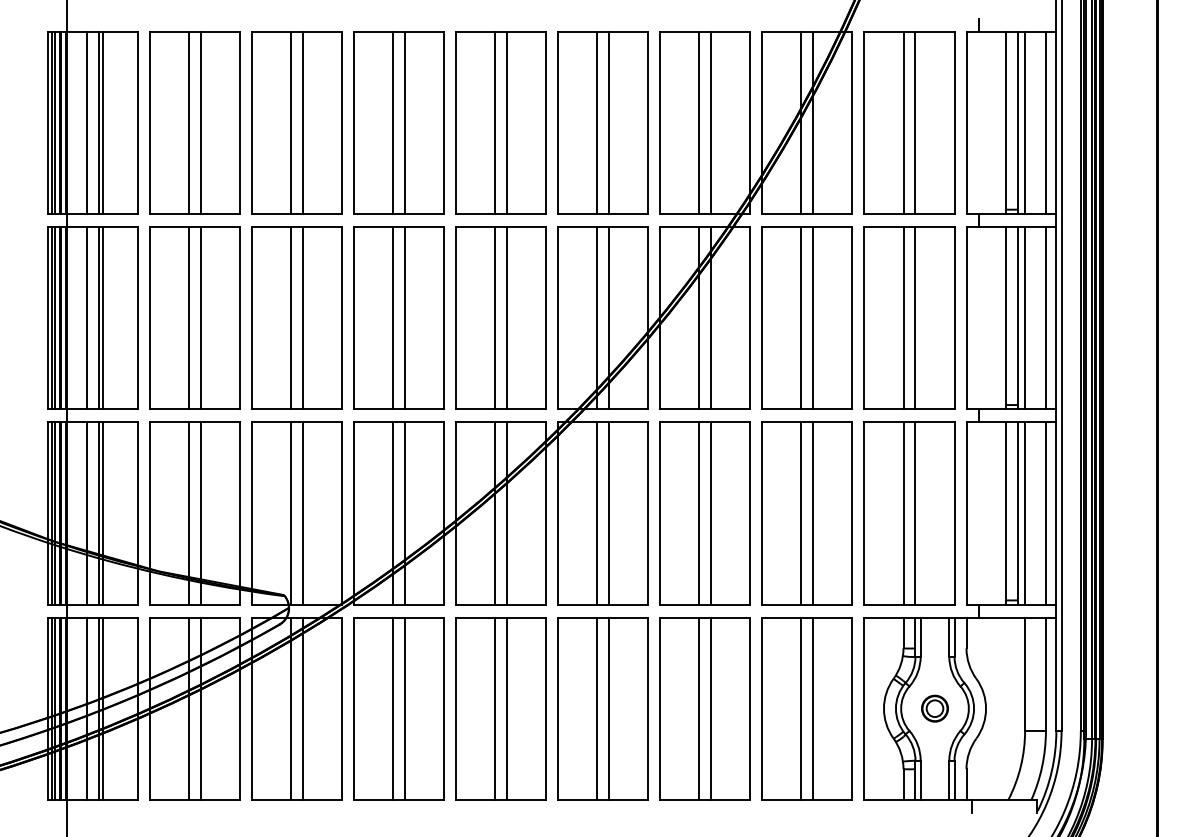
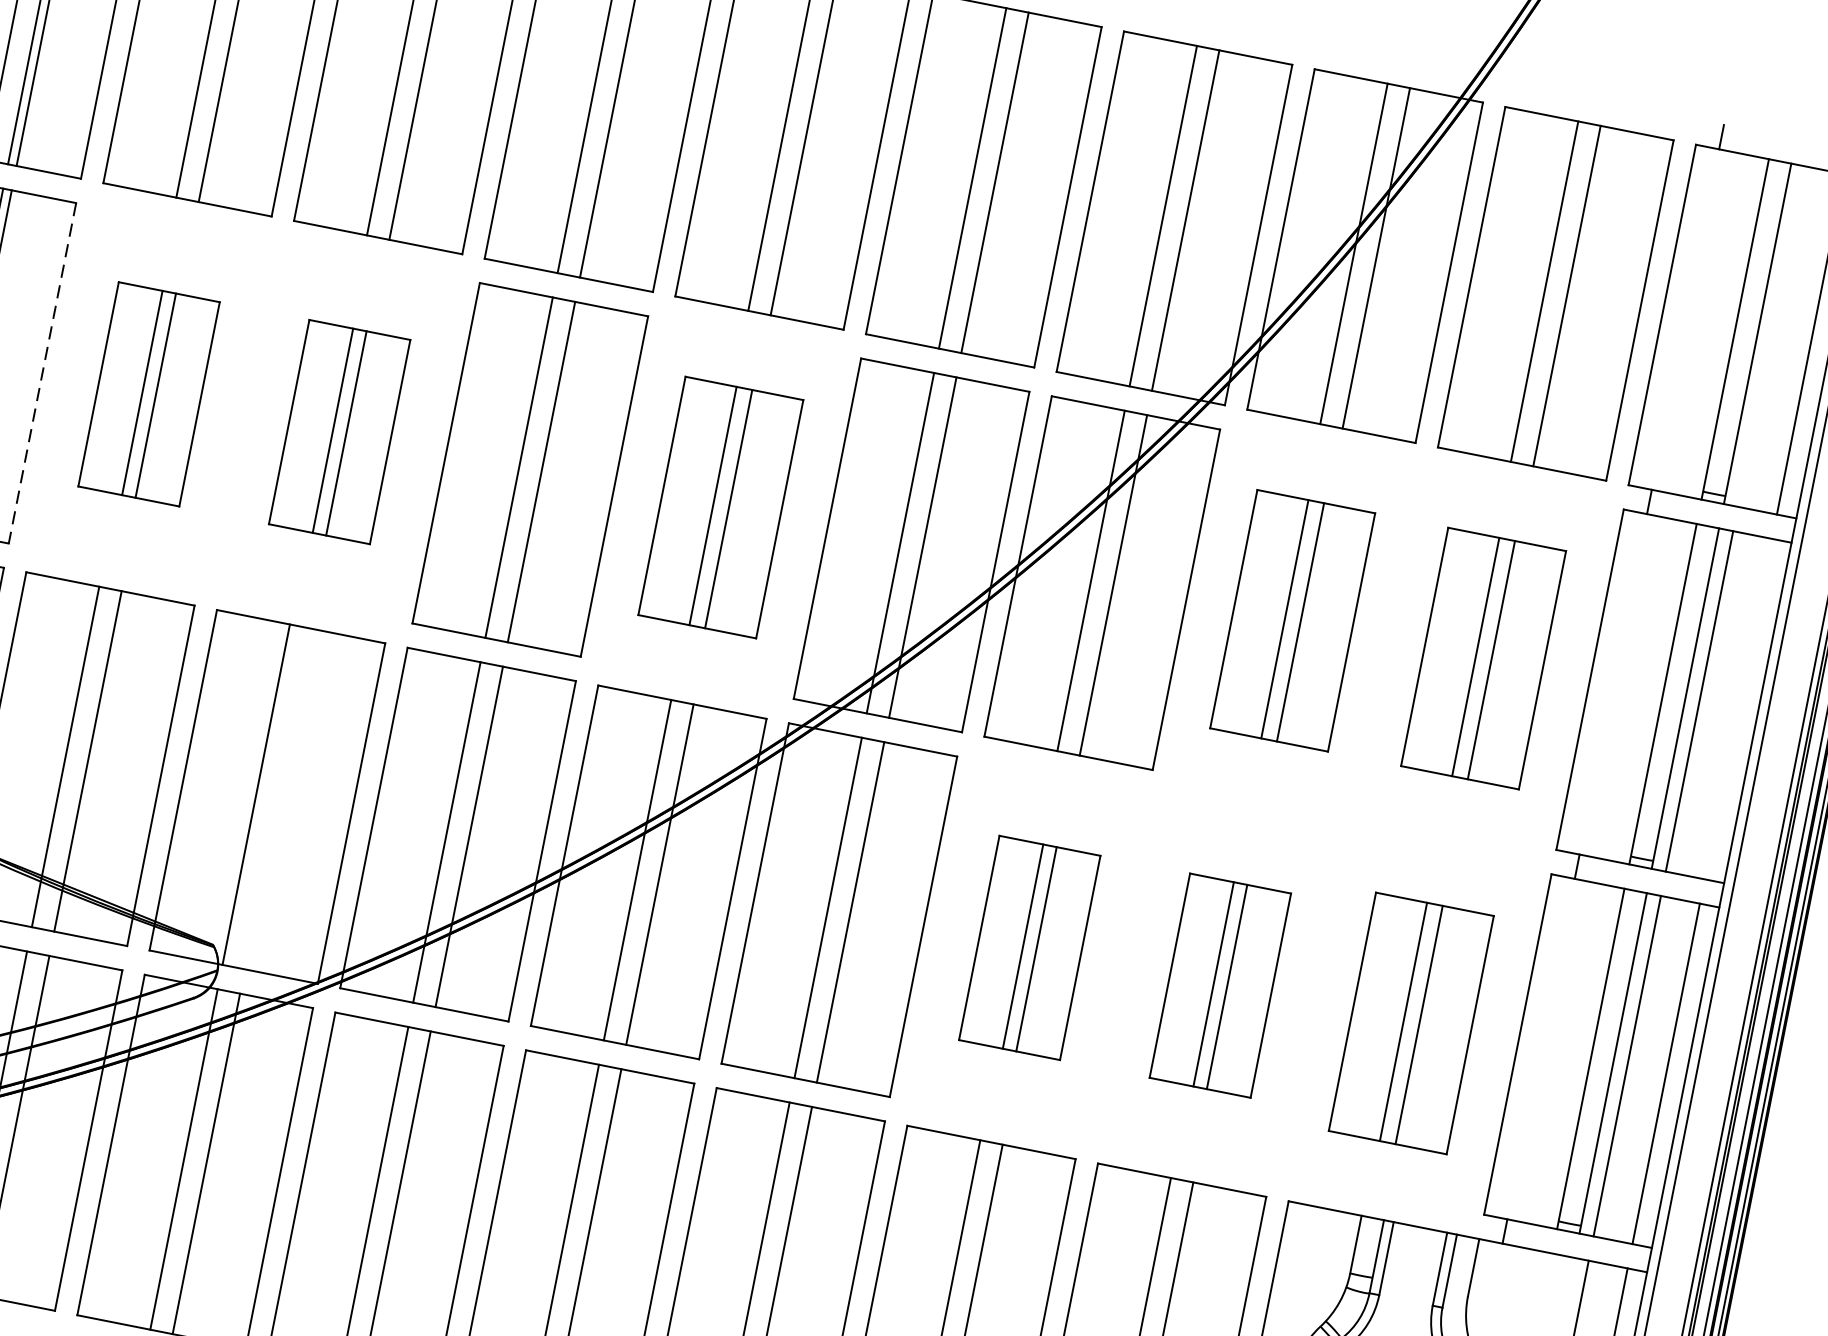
line: (1025, 122) -> (1772, 336), removed
part: (194, 317) -> (148, 393), size x0.6
part: (296, 317) -> (338, 430), size x0.6
part: (500, 317) -> (719, 506), size x0.7
part: (806, 317) -> (1291, 619), size x0.7
part: (909, 317) -> (1483, 657), size x0.7
line: (1045, 317) -> (1737, 707), removed
line: (137, 318) -> (41, 373), solid -> dashed
line: (302, 513) -> (277, 799), removed
part: (704, 513) -> (1028, 947), size x0.6
part: (806, 513) -> (1218, 985), size x0.6
part: (909, 513) -> (1411, 1023), size x0.7

